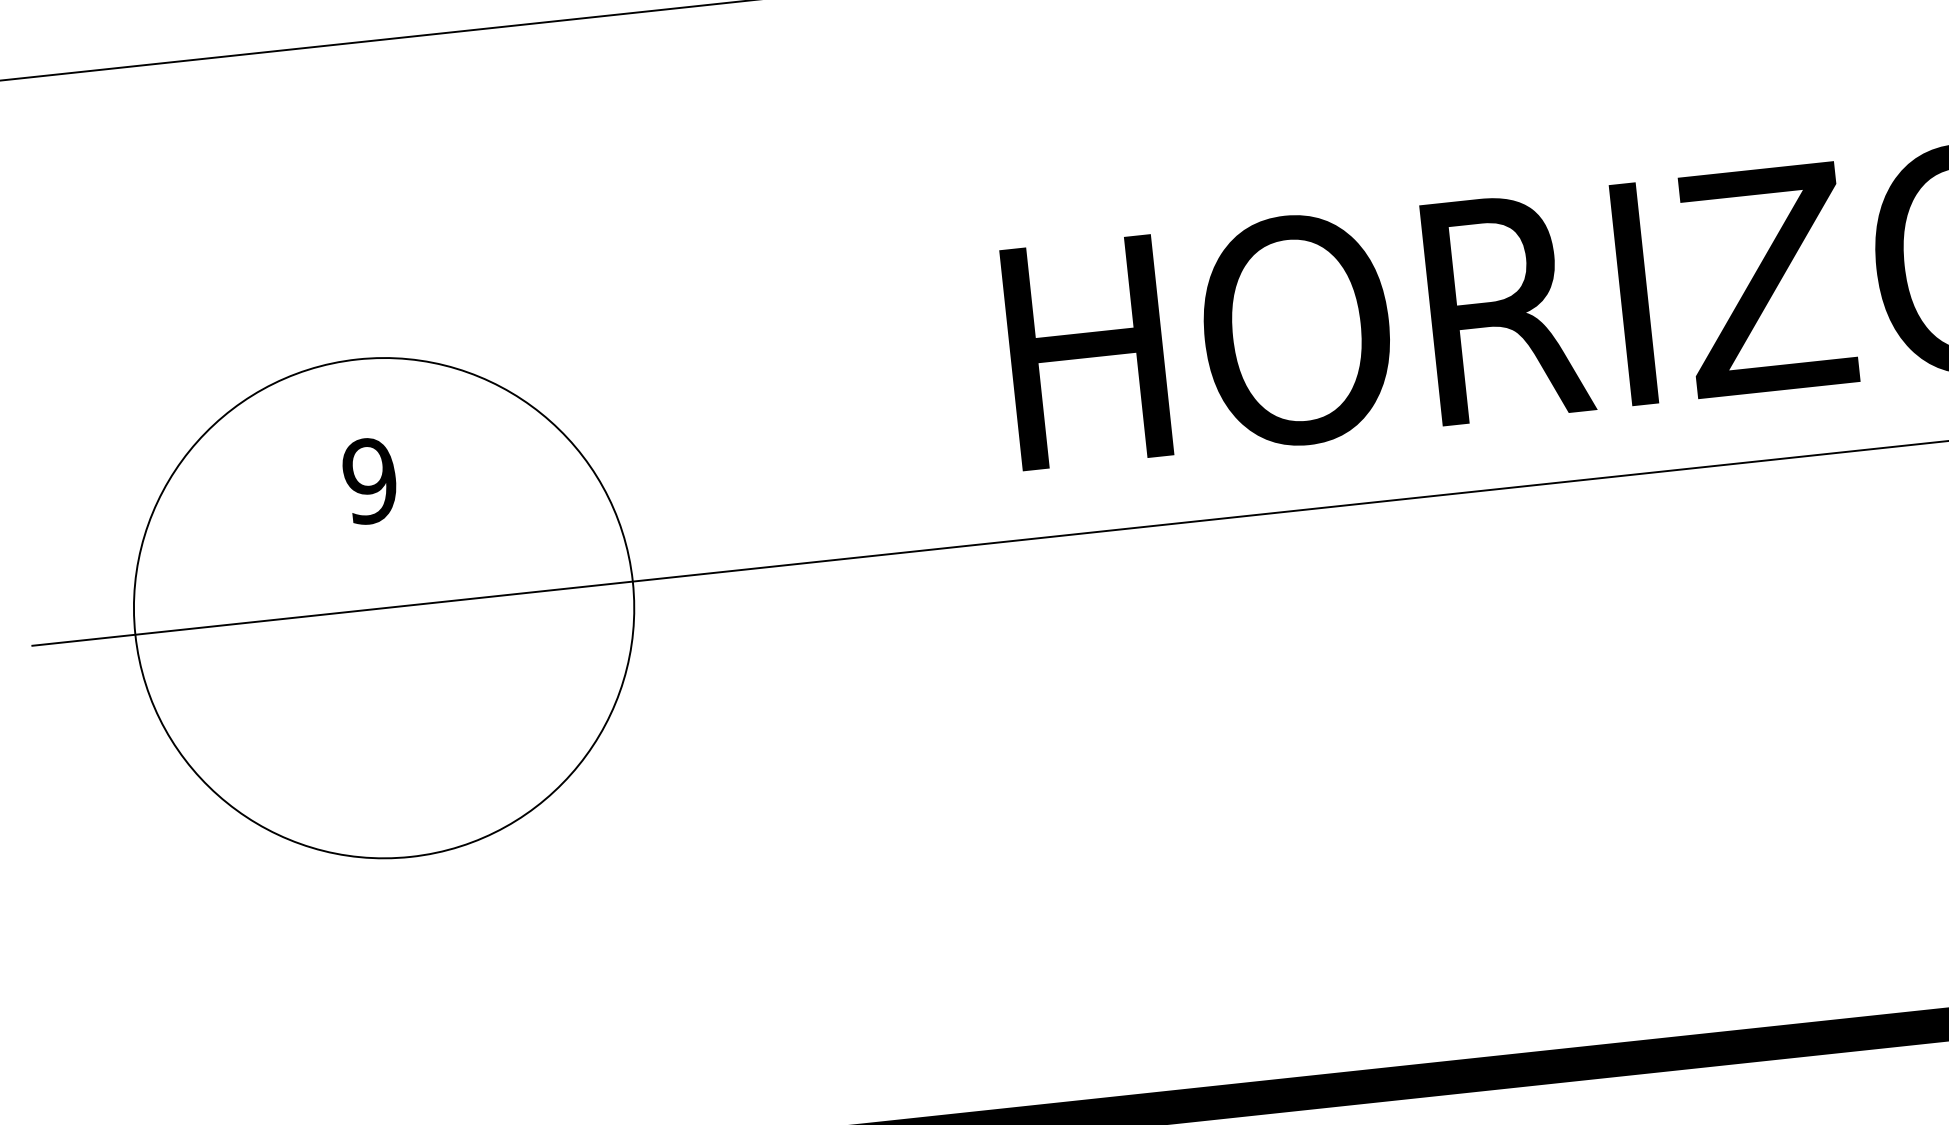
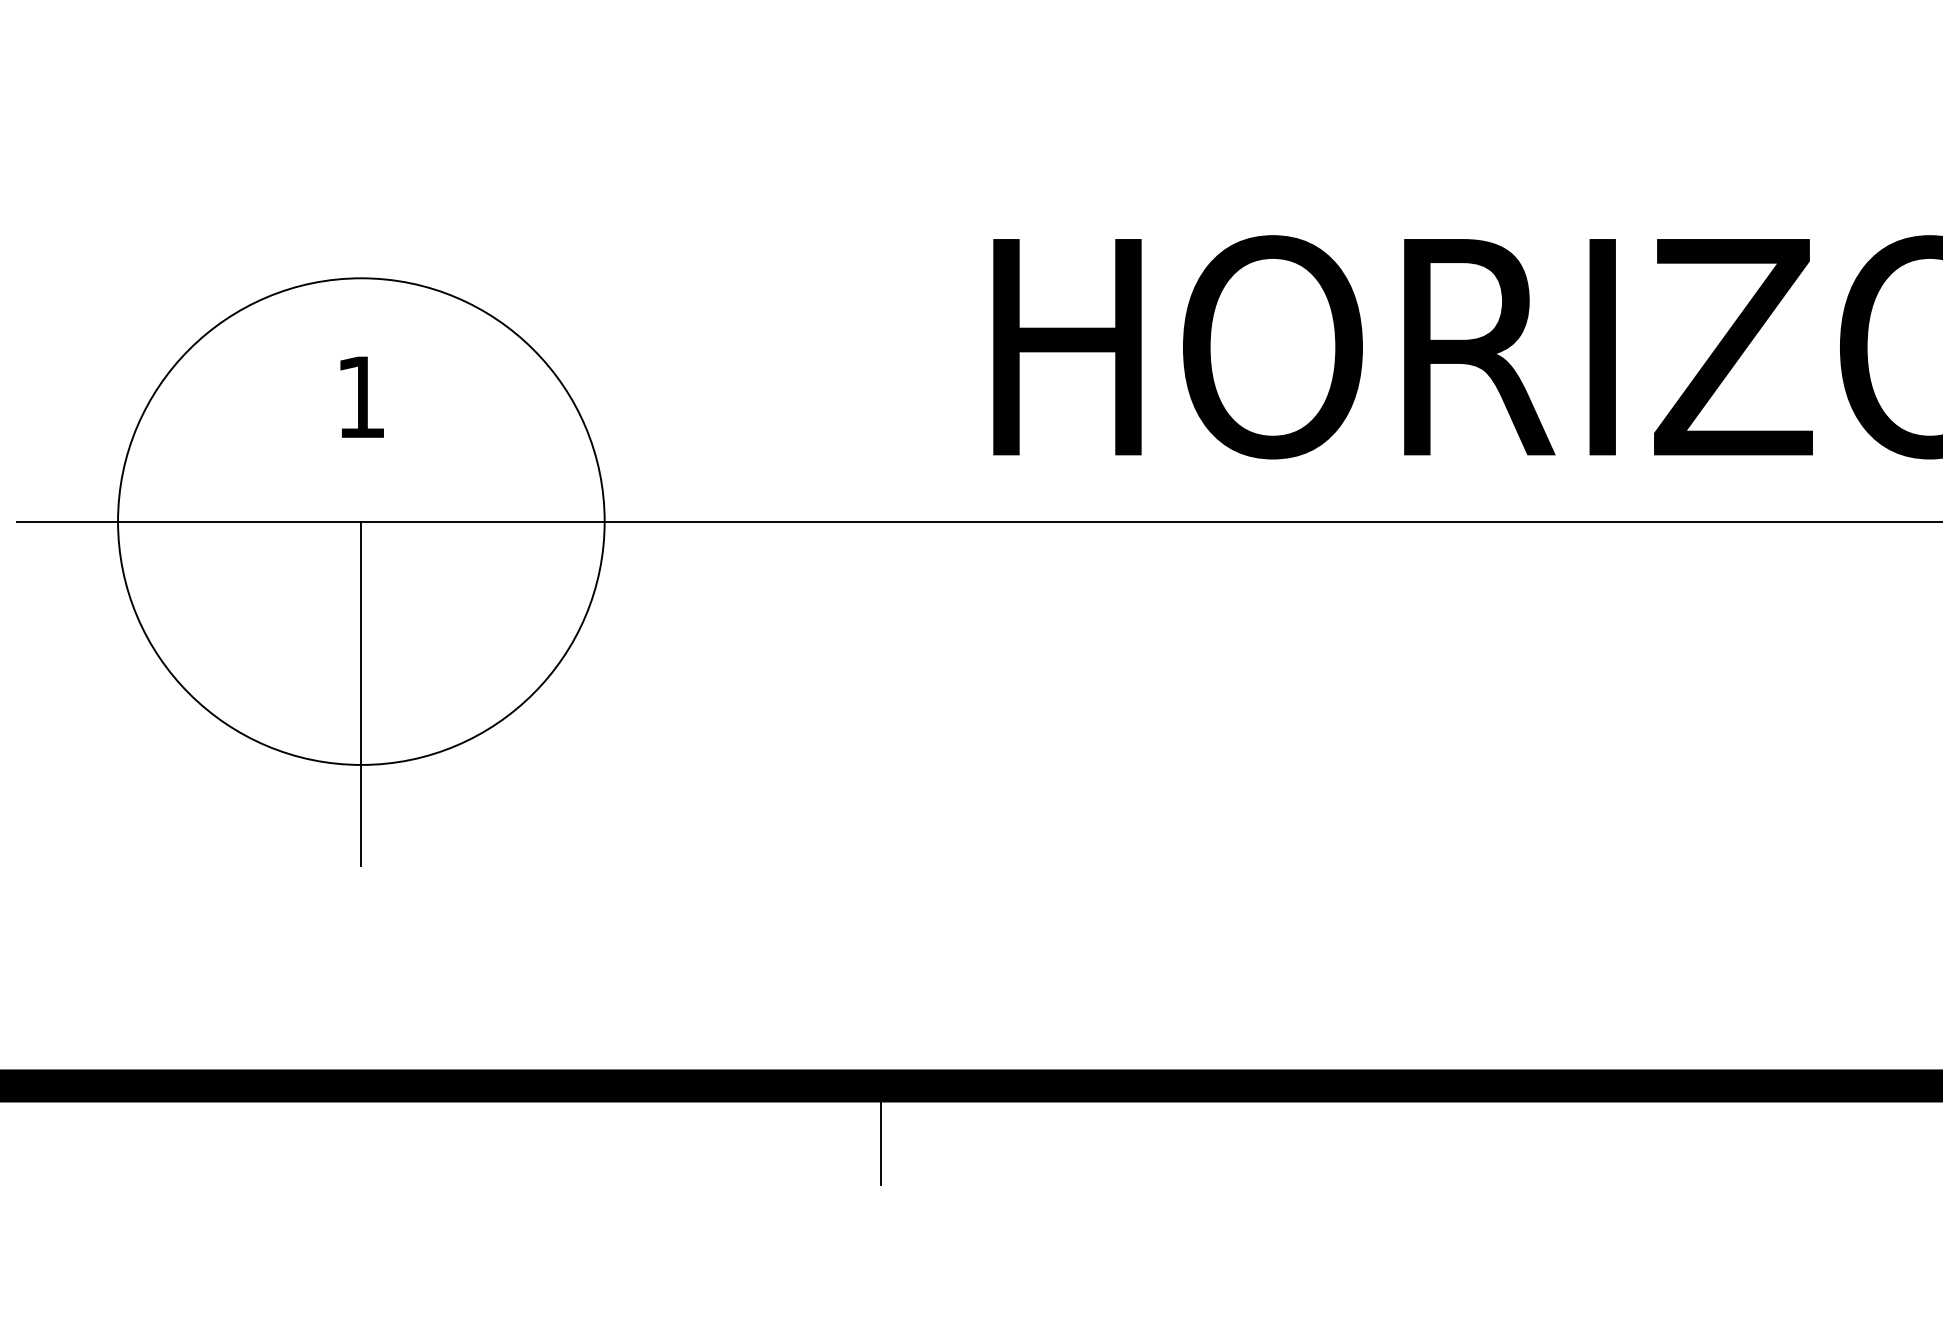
text: (369, 481) -> (360, 397), 9 -> 1
line: (403, 783) -> (361, 693), added

